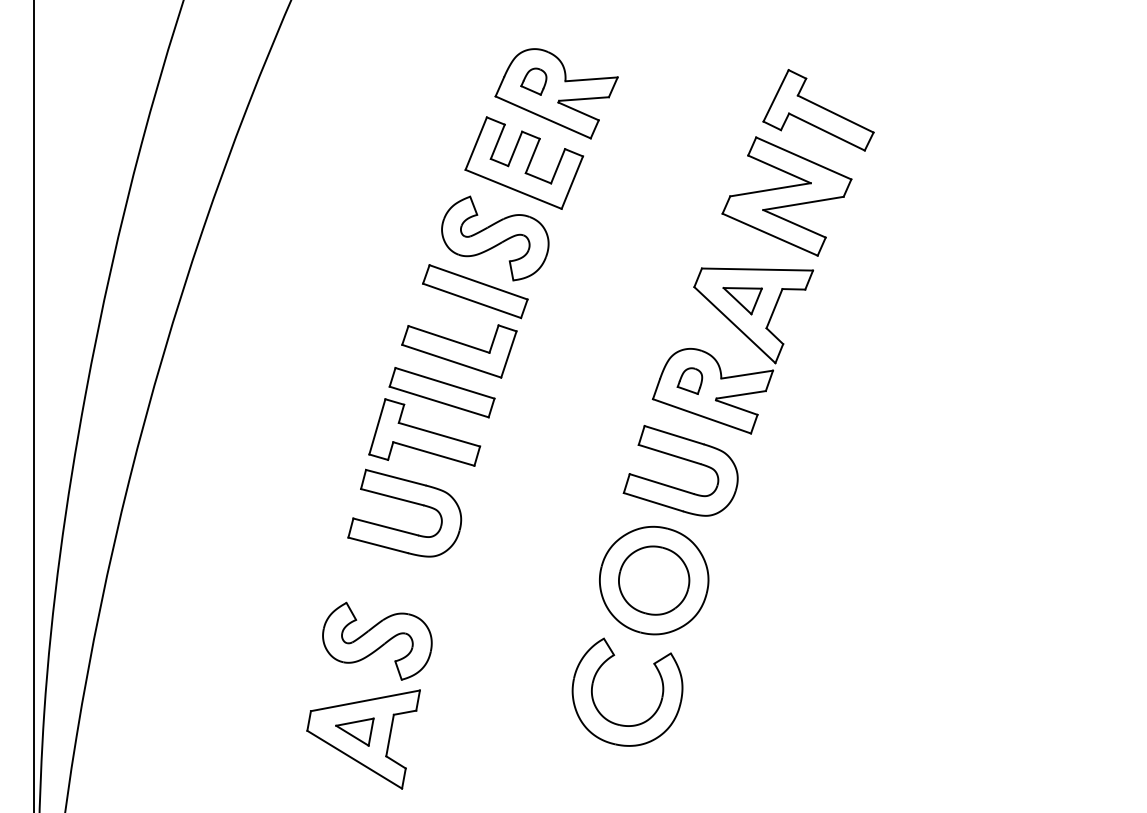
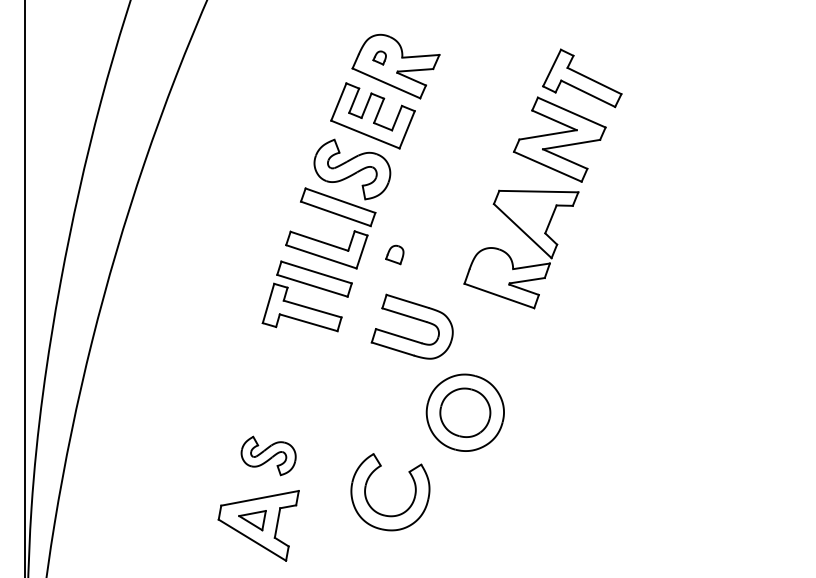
part: (533, 80) -> (379, 57), size x0.7
part: (741, 300) -> (527, 213), removed
part: (689, 380) -> (394, 254), moved
part: (683, 460) -> (414, 319), moved
part: (406, 502) -> (289, 357), removed
part: (377, 640) -> (268, 455), size x0.7
part: (620, 723) -> (385, 514), moved

